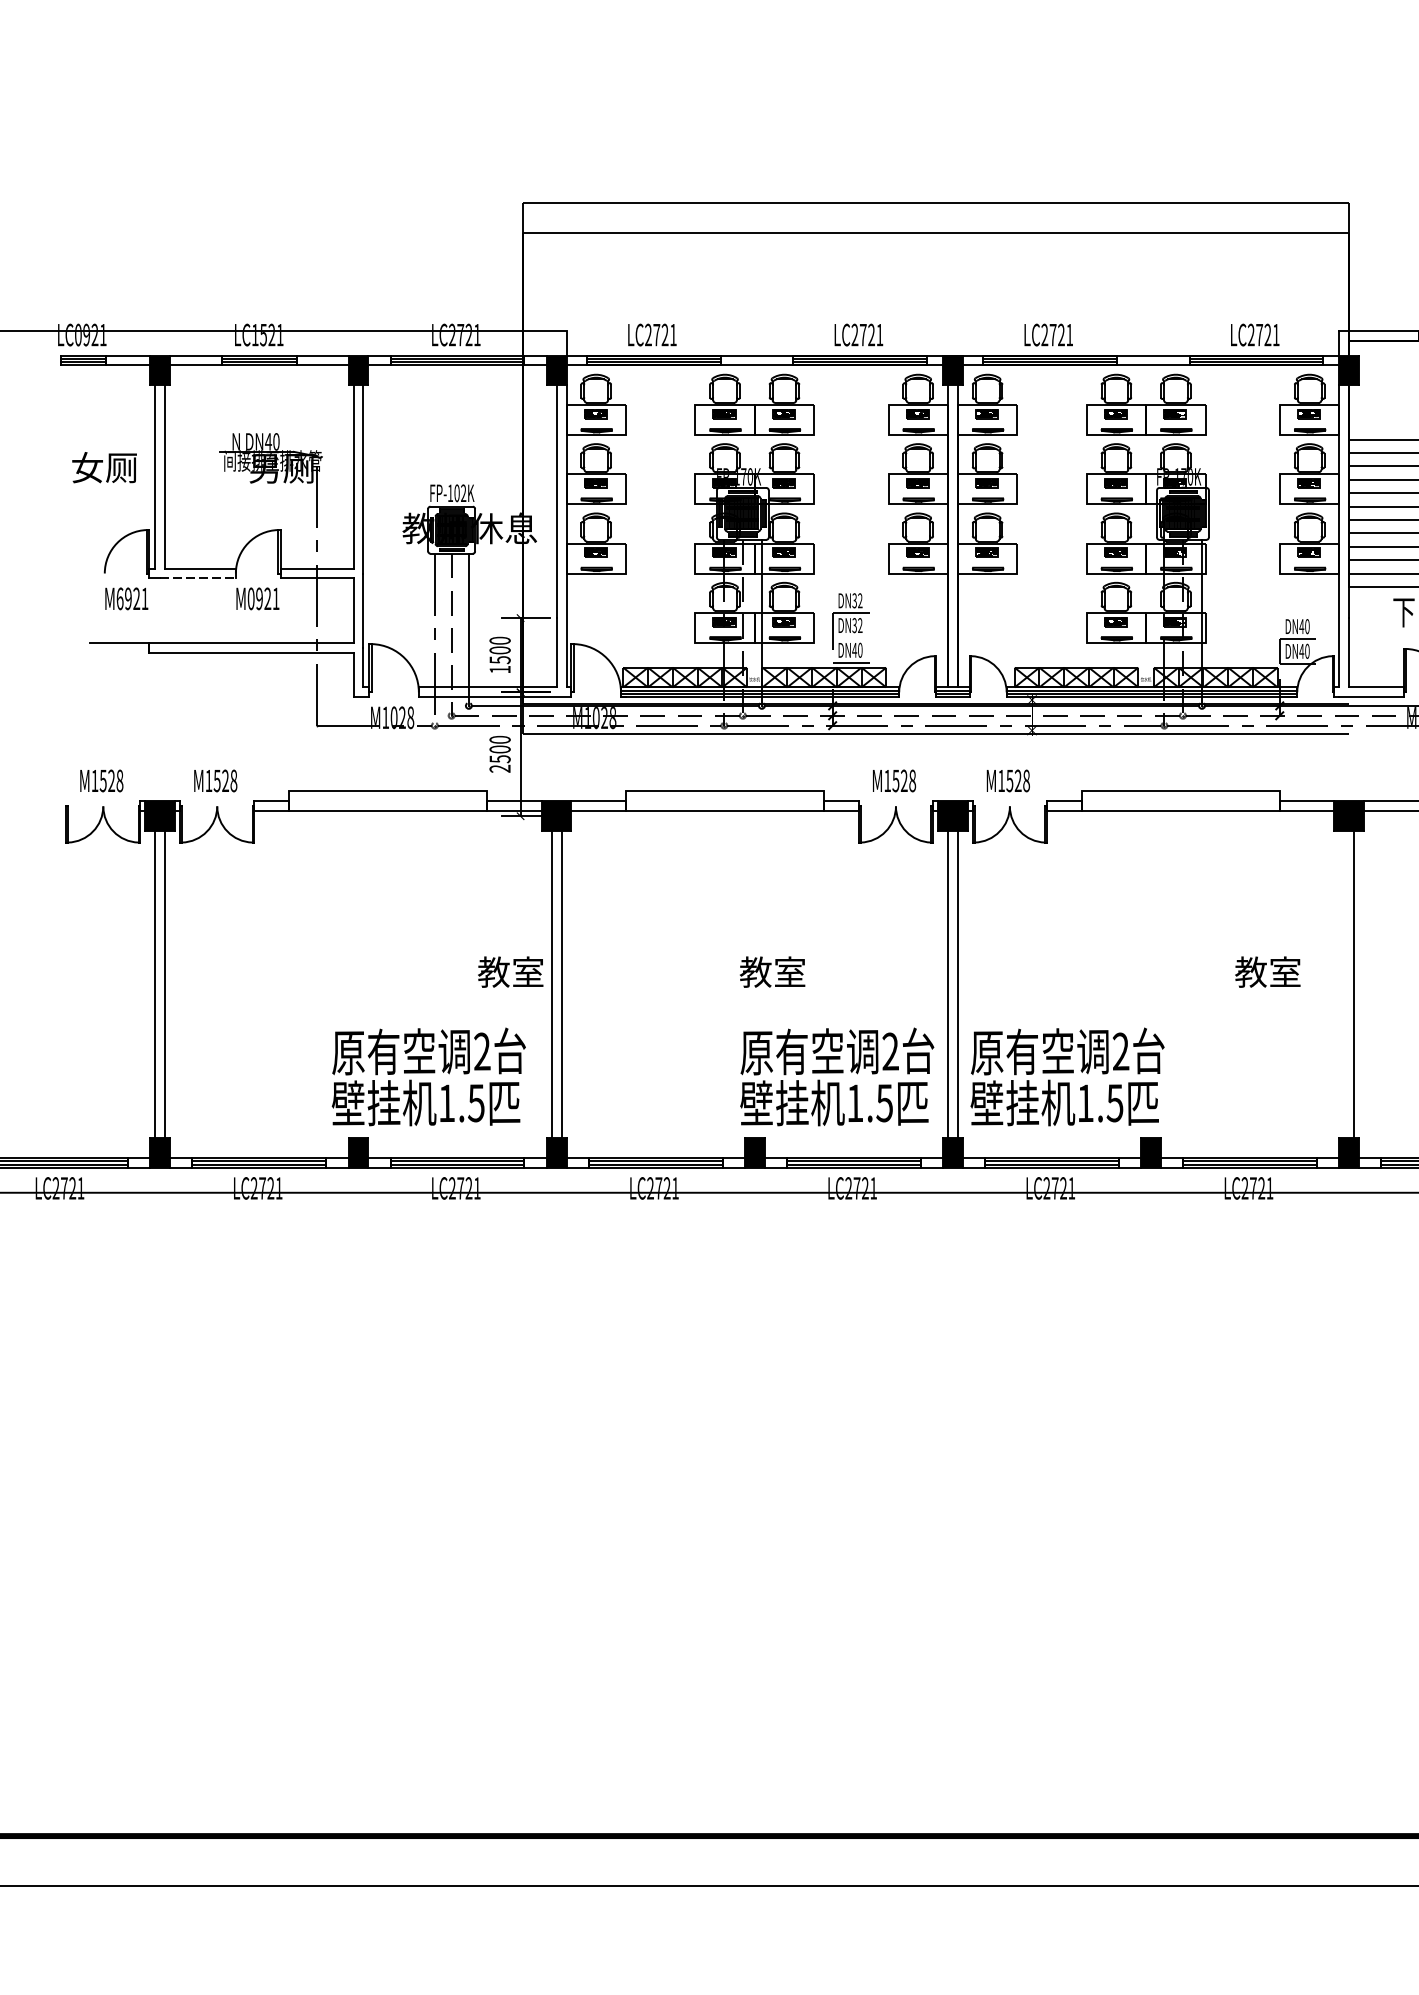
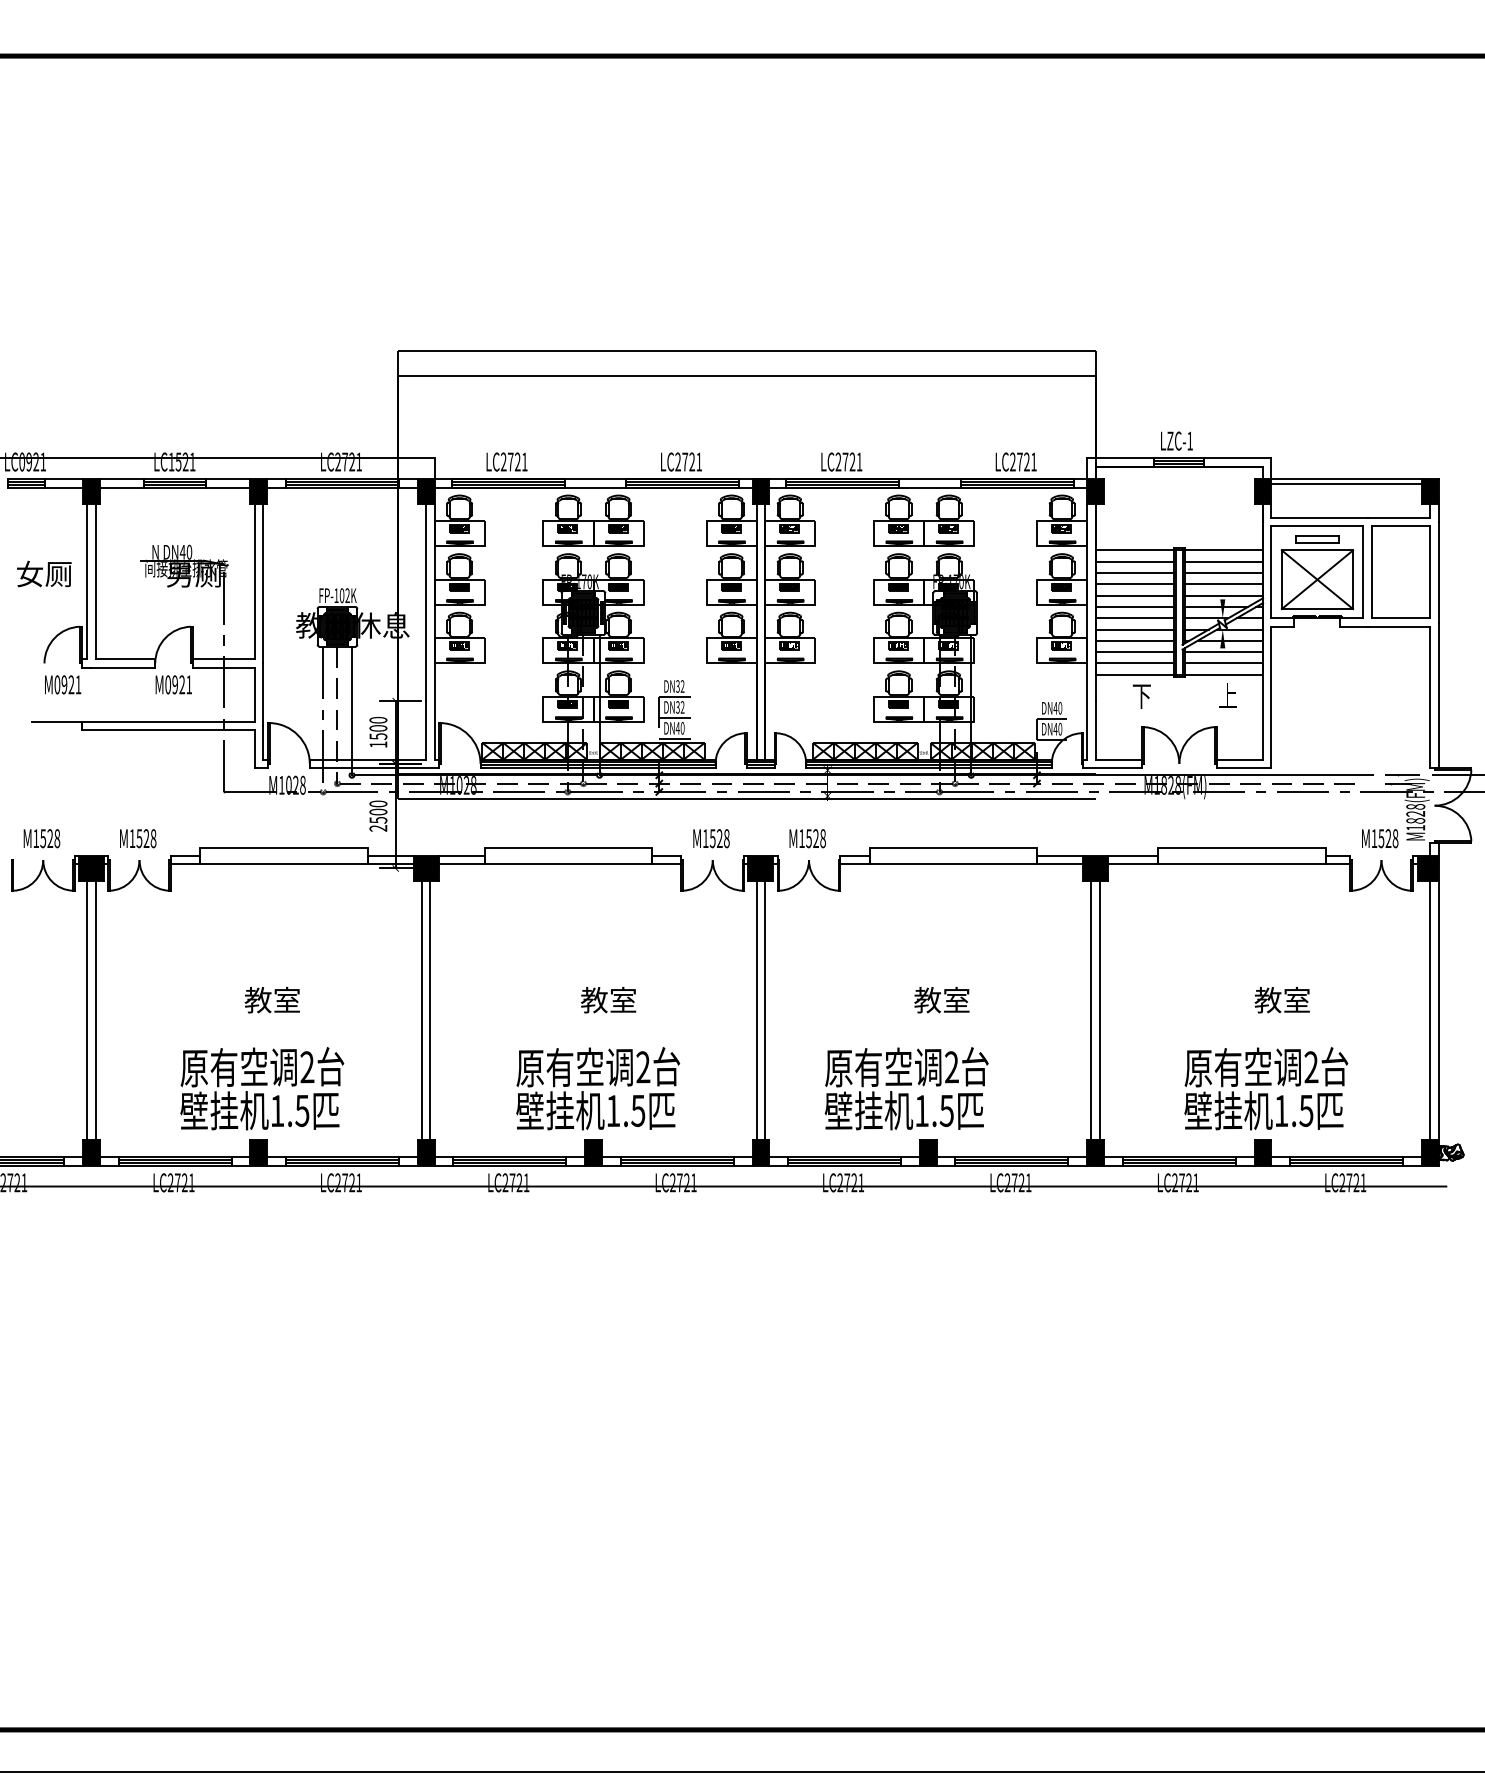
line: (198, 578) -> (123, 667), dashed -> solid
text: (120, 598) -> (57, 684), M6921 -> M0921
line: (850, 637) -> (674, 717), added
text: (509, 972) -> (271, 1000), moved
text: (1267, 972) -> (941, 1000), moved
line: (1344, 984) -> (1091, 1010), added
text: (429, 1076) -> (262, 1088), moved
text: (837, 1076) -> (598, 1088), moved
text: (1067, 1076) -> (906, 1088), moved

